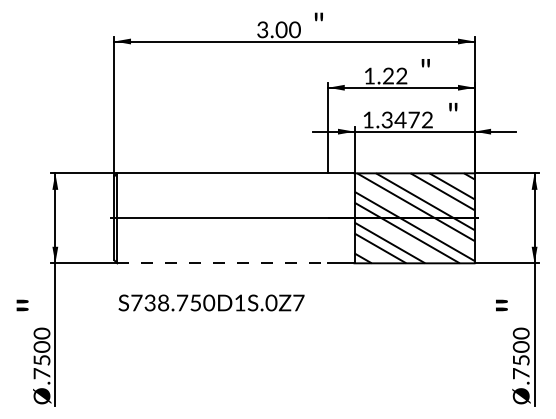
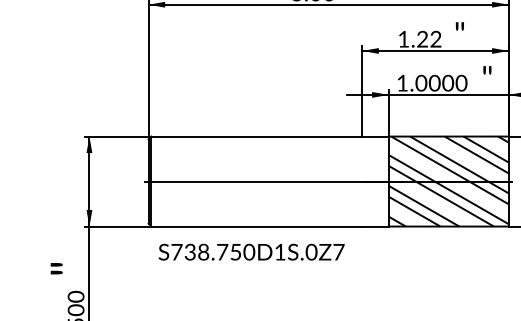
text: (407, 119) -> (441, 82), 1.3472 -> 1.0000
line: (223, 263) -> (257, 226), dashed -> solid
text: (211, 302) -> (251, 251), moved

